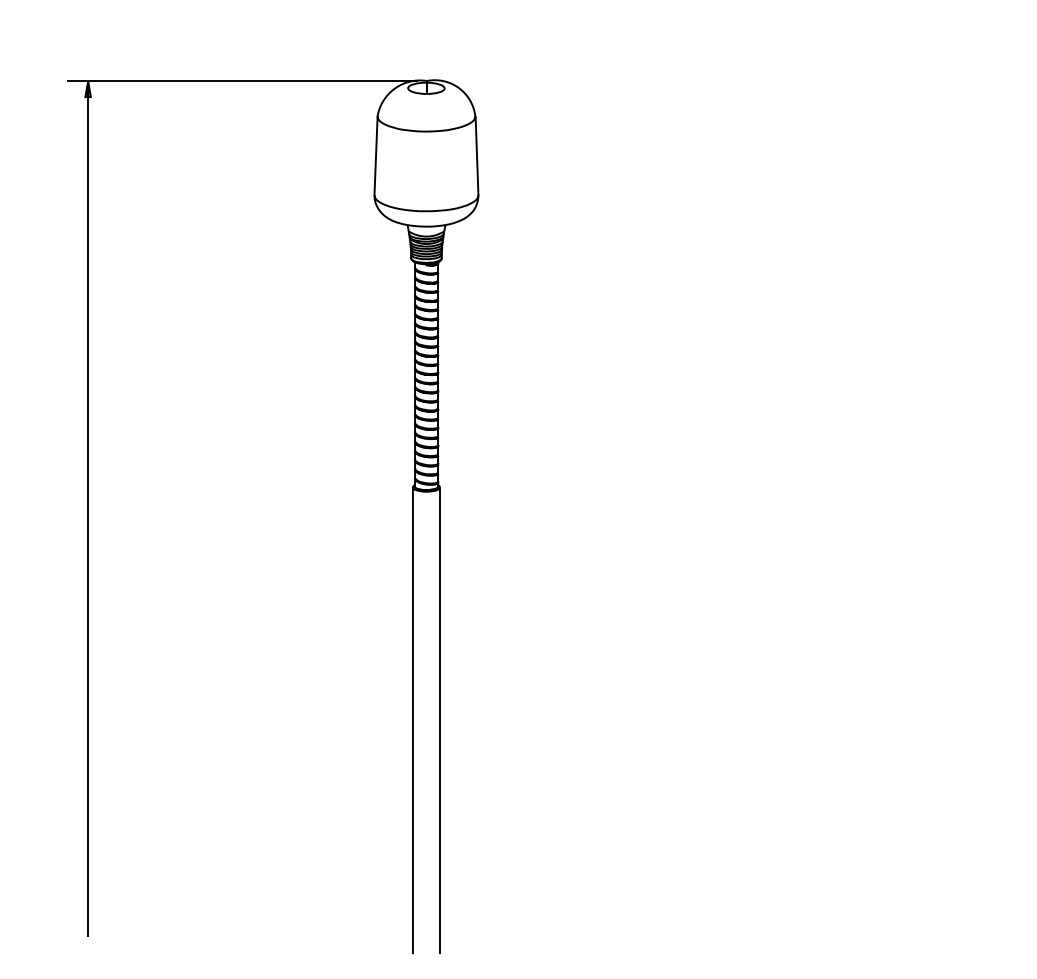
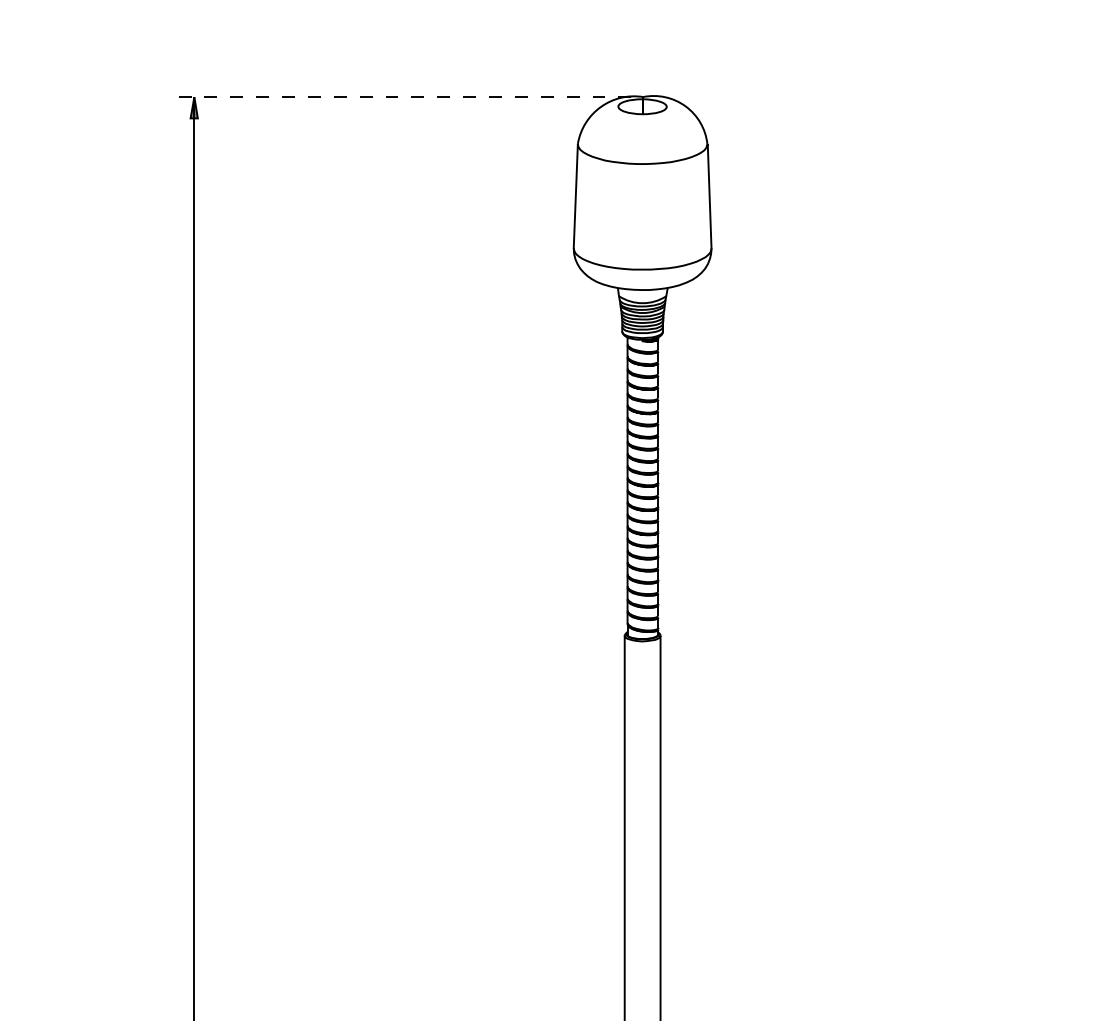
line: (241, 81) -> (397, 97), solid -> dashed

